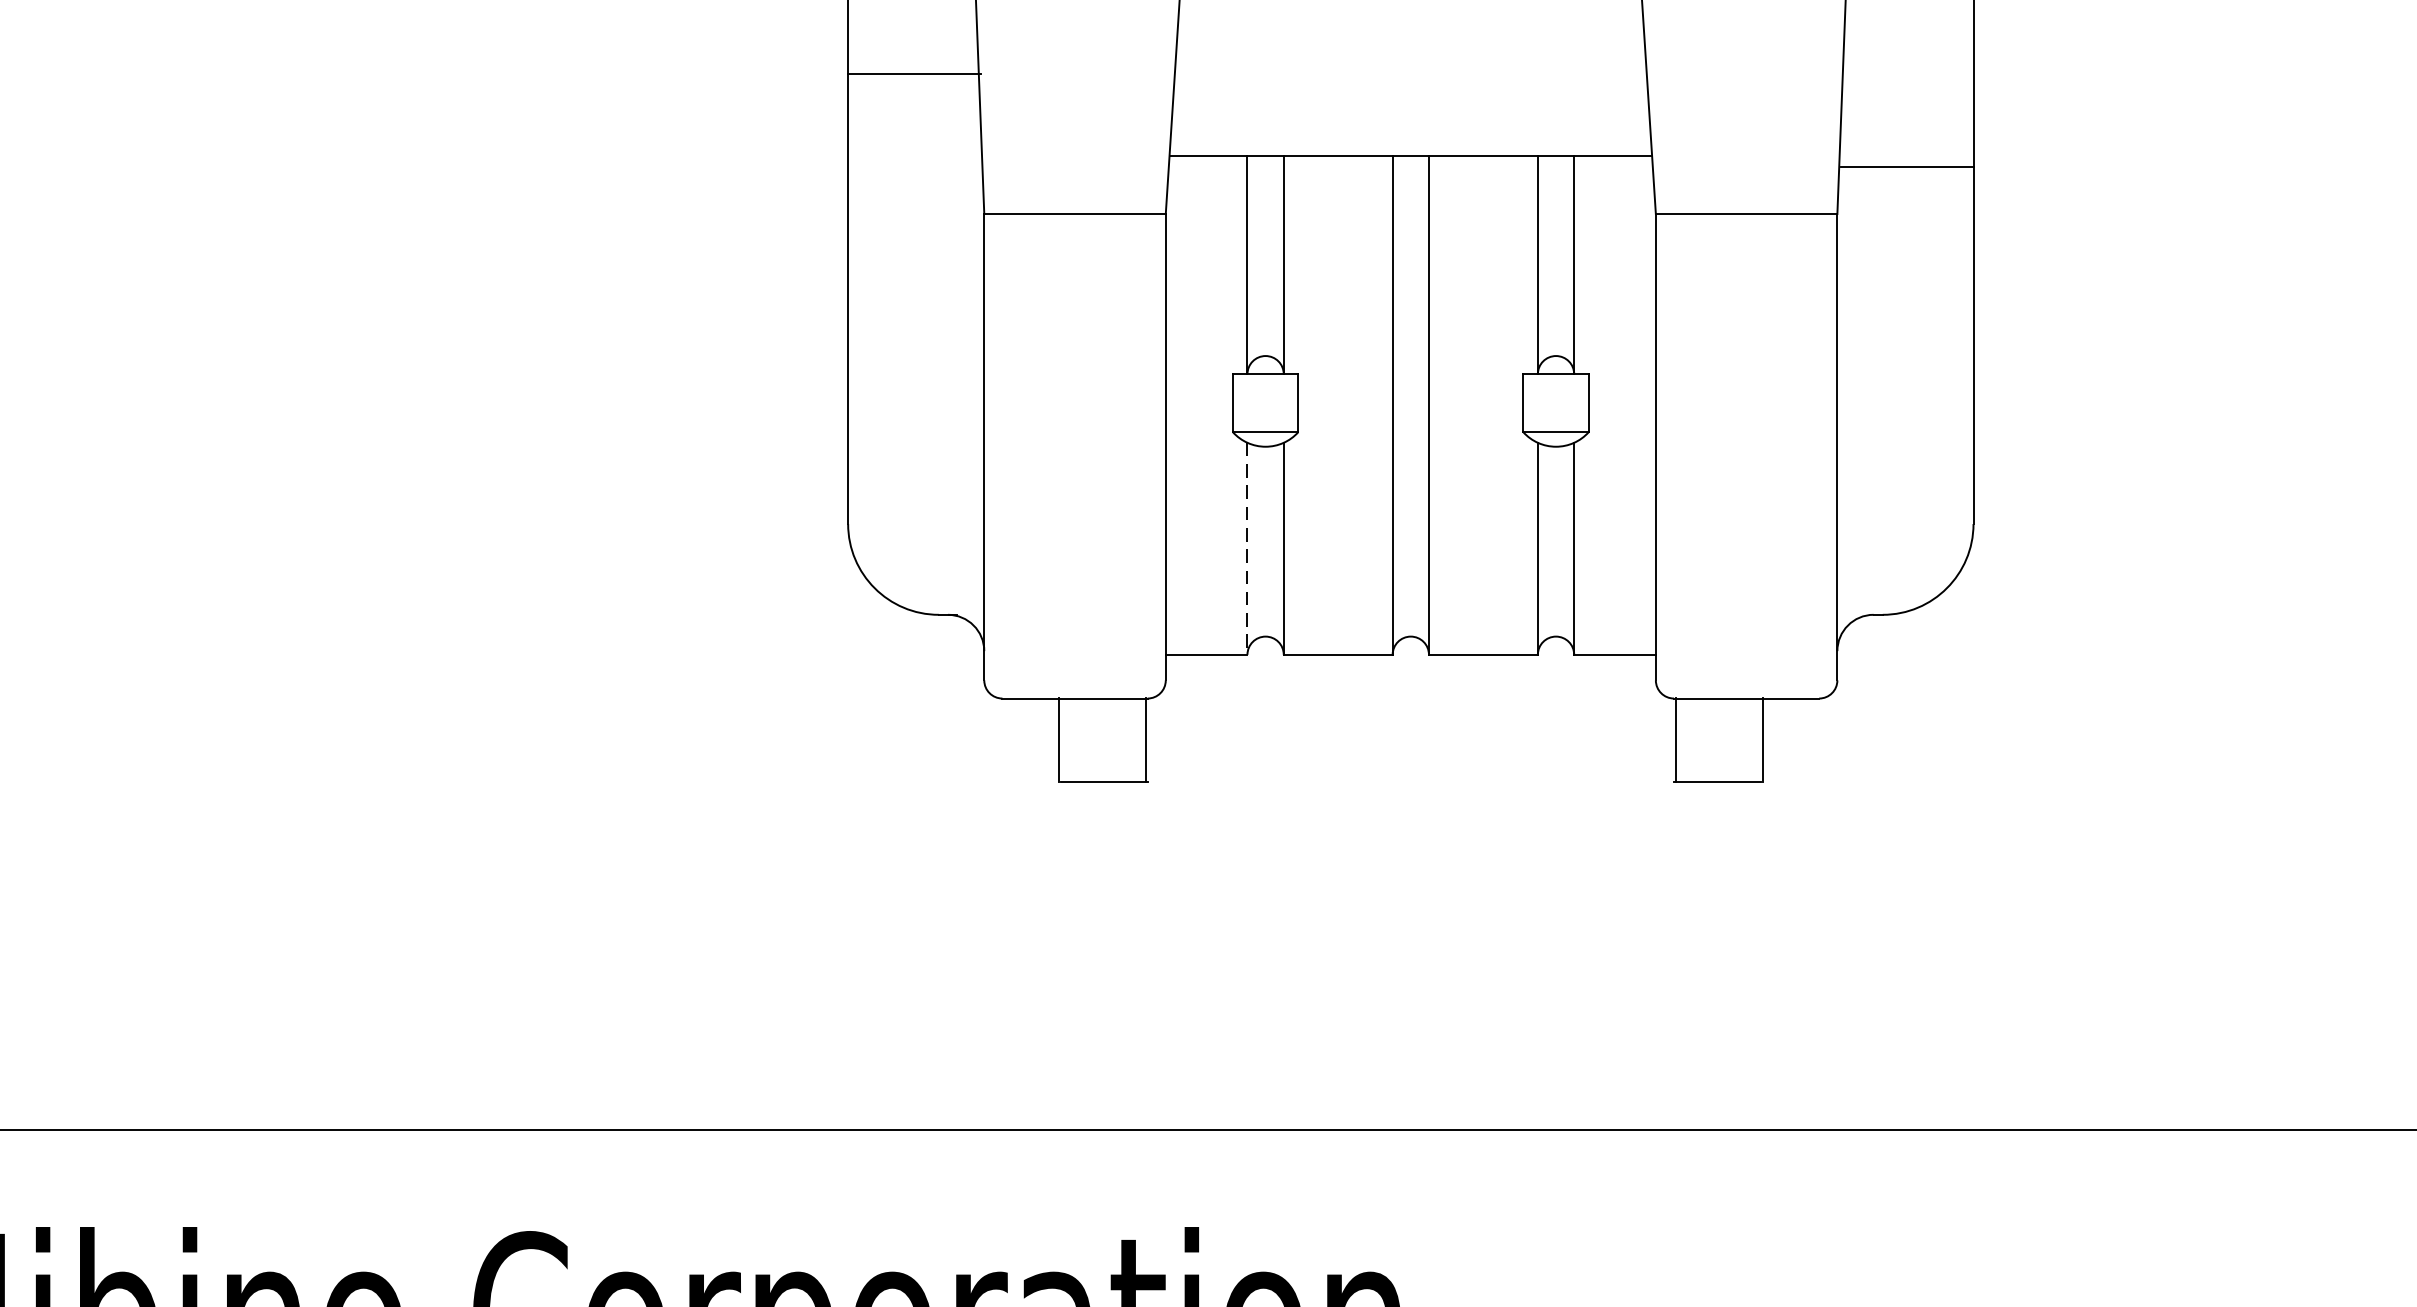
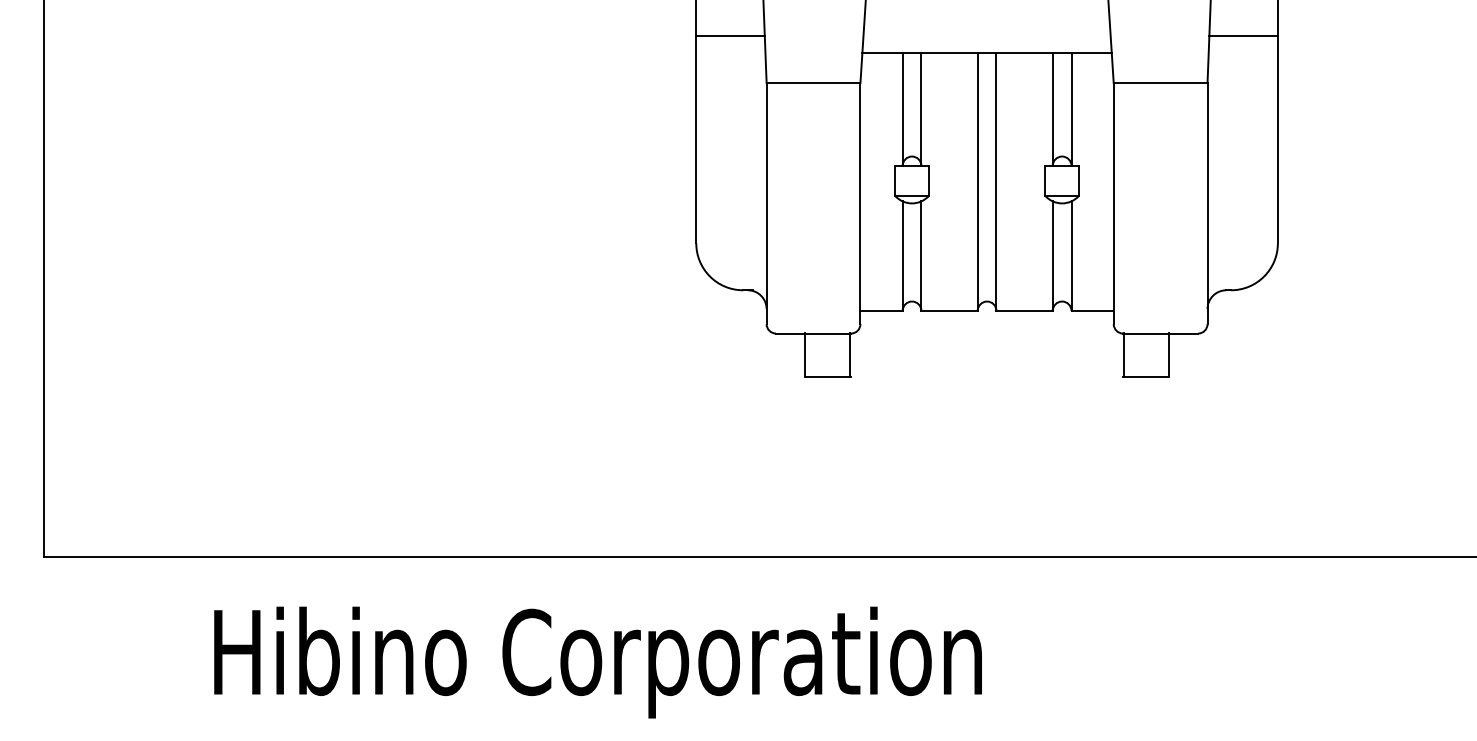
line: (914, 73) -> (730, 35), moved
line: (1906, 166) -> (1243, 35), moved
line: (1247, 549) -> (902, 256), dashed -> solid

